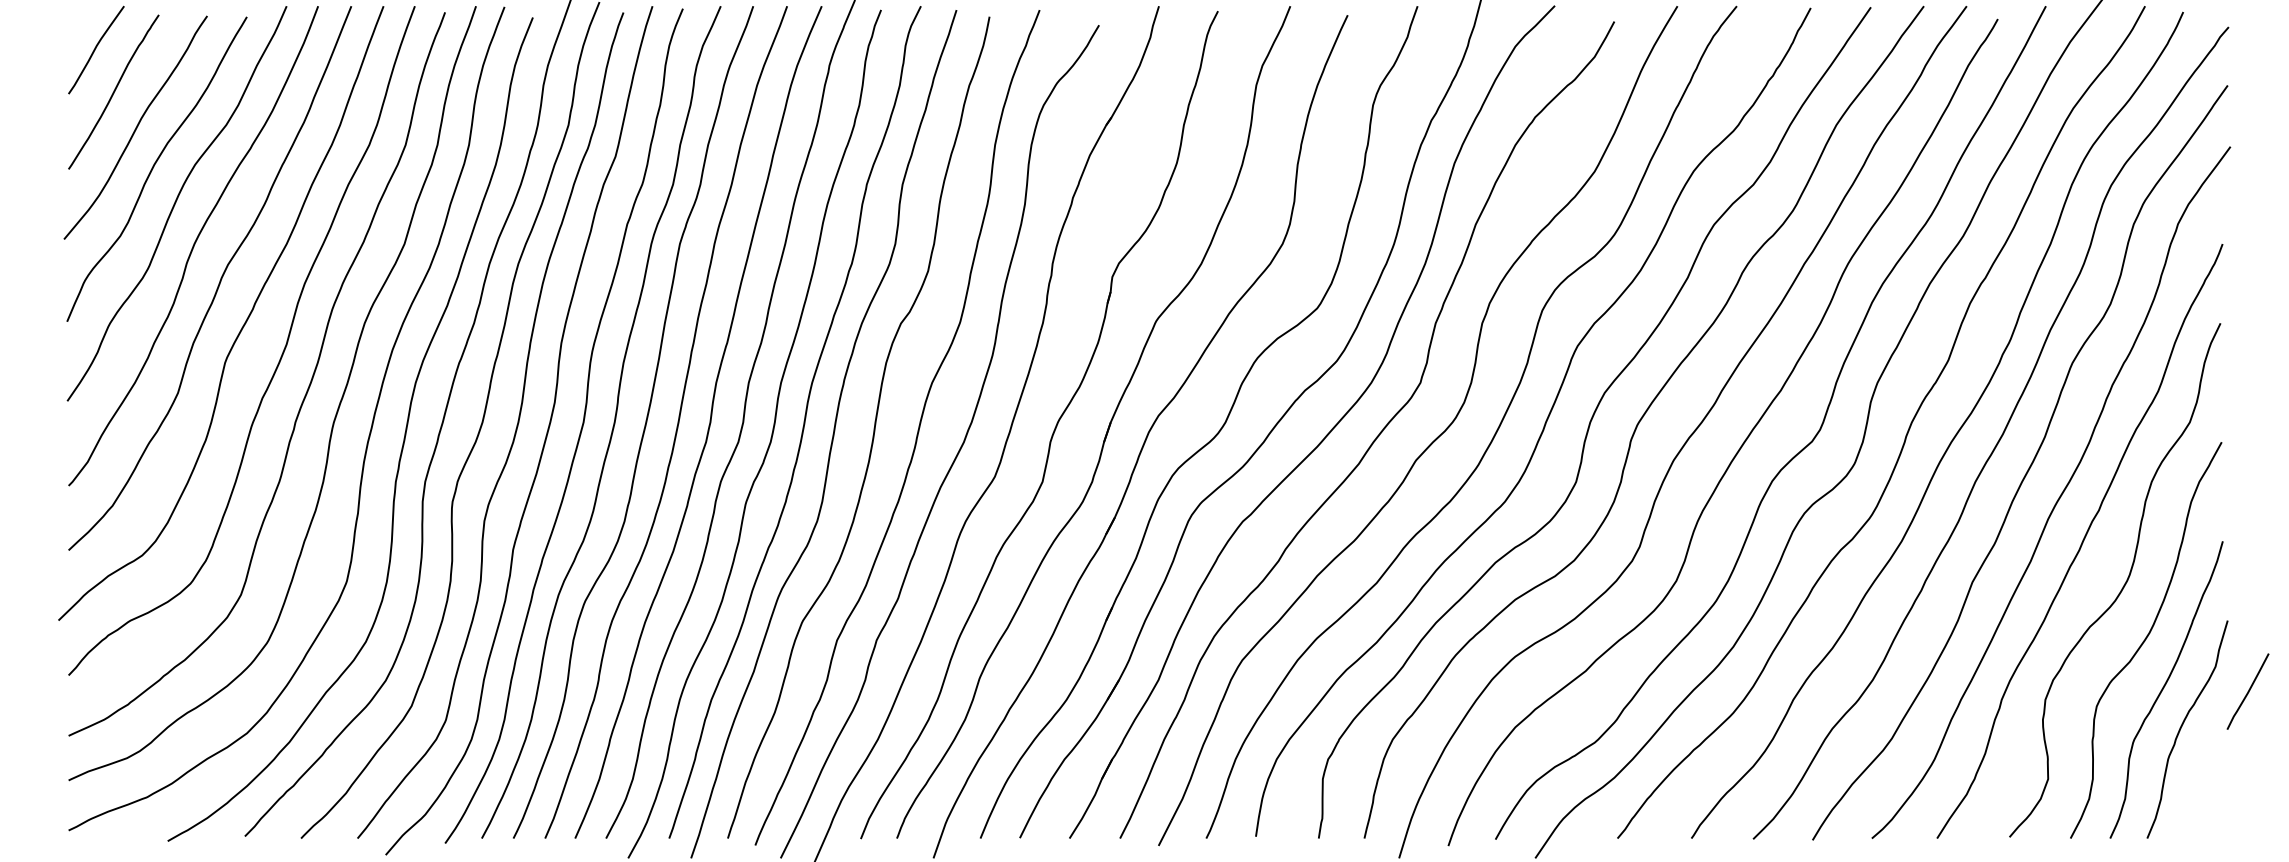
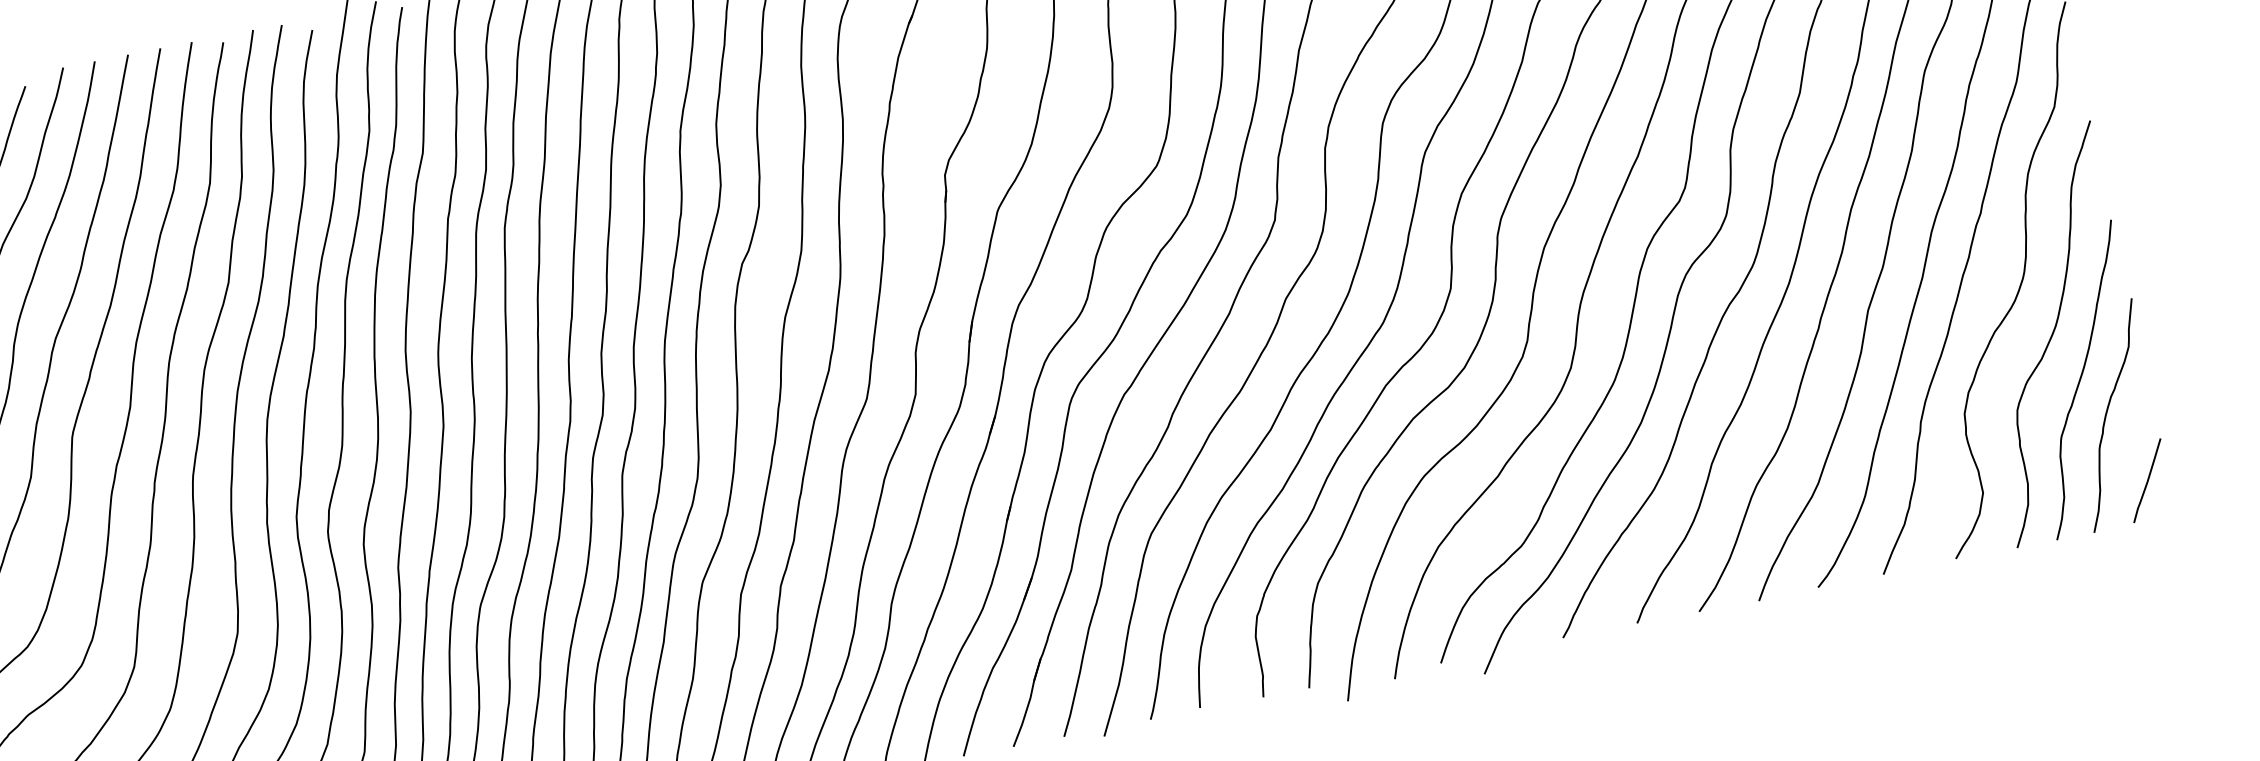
line: (2247, 691) -> (2146, 480), moved

